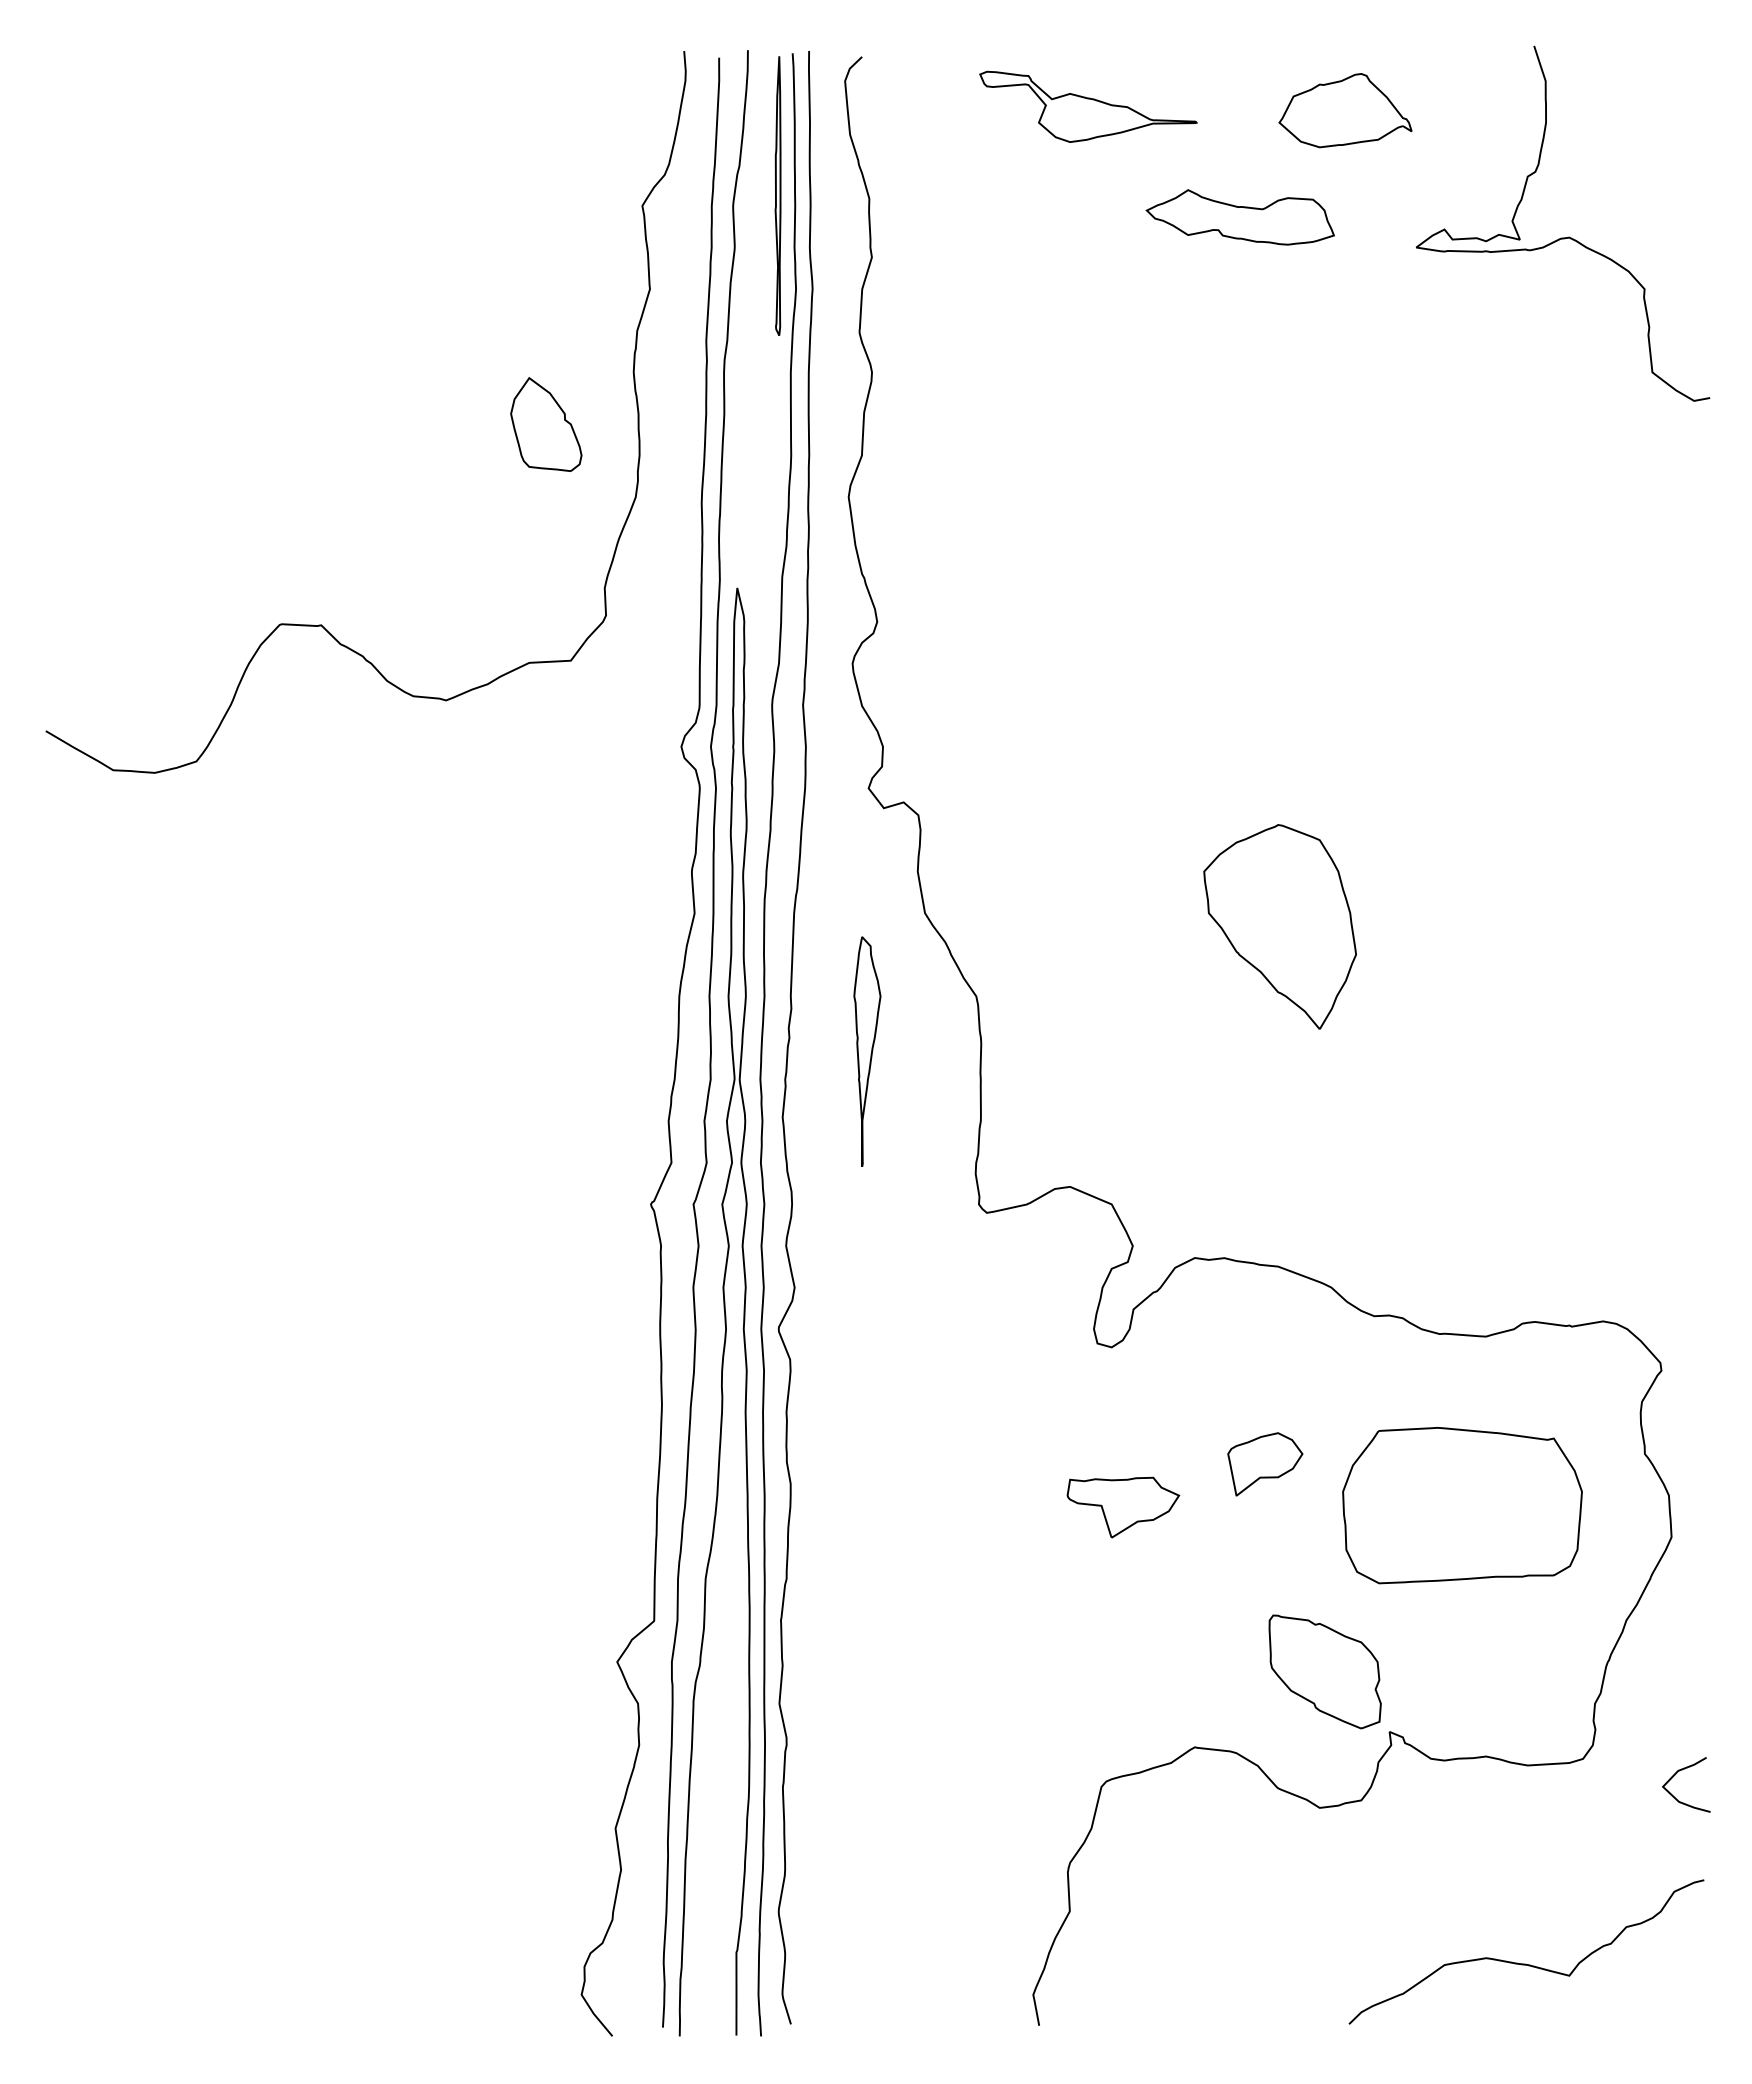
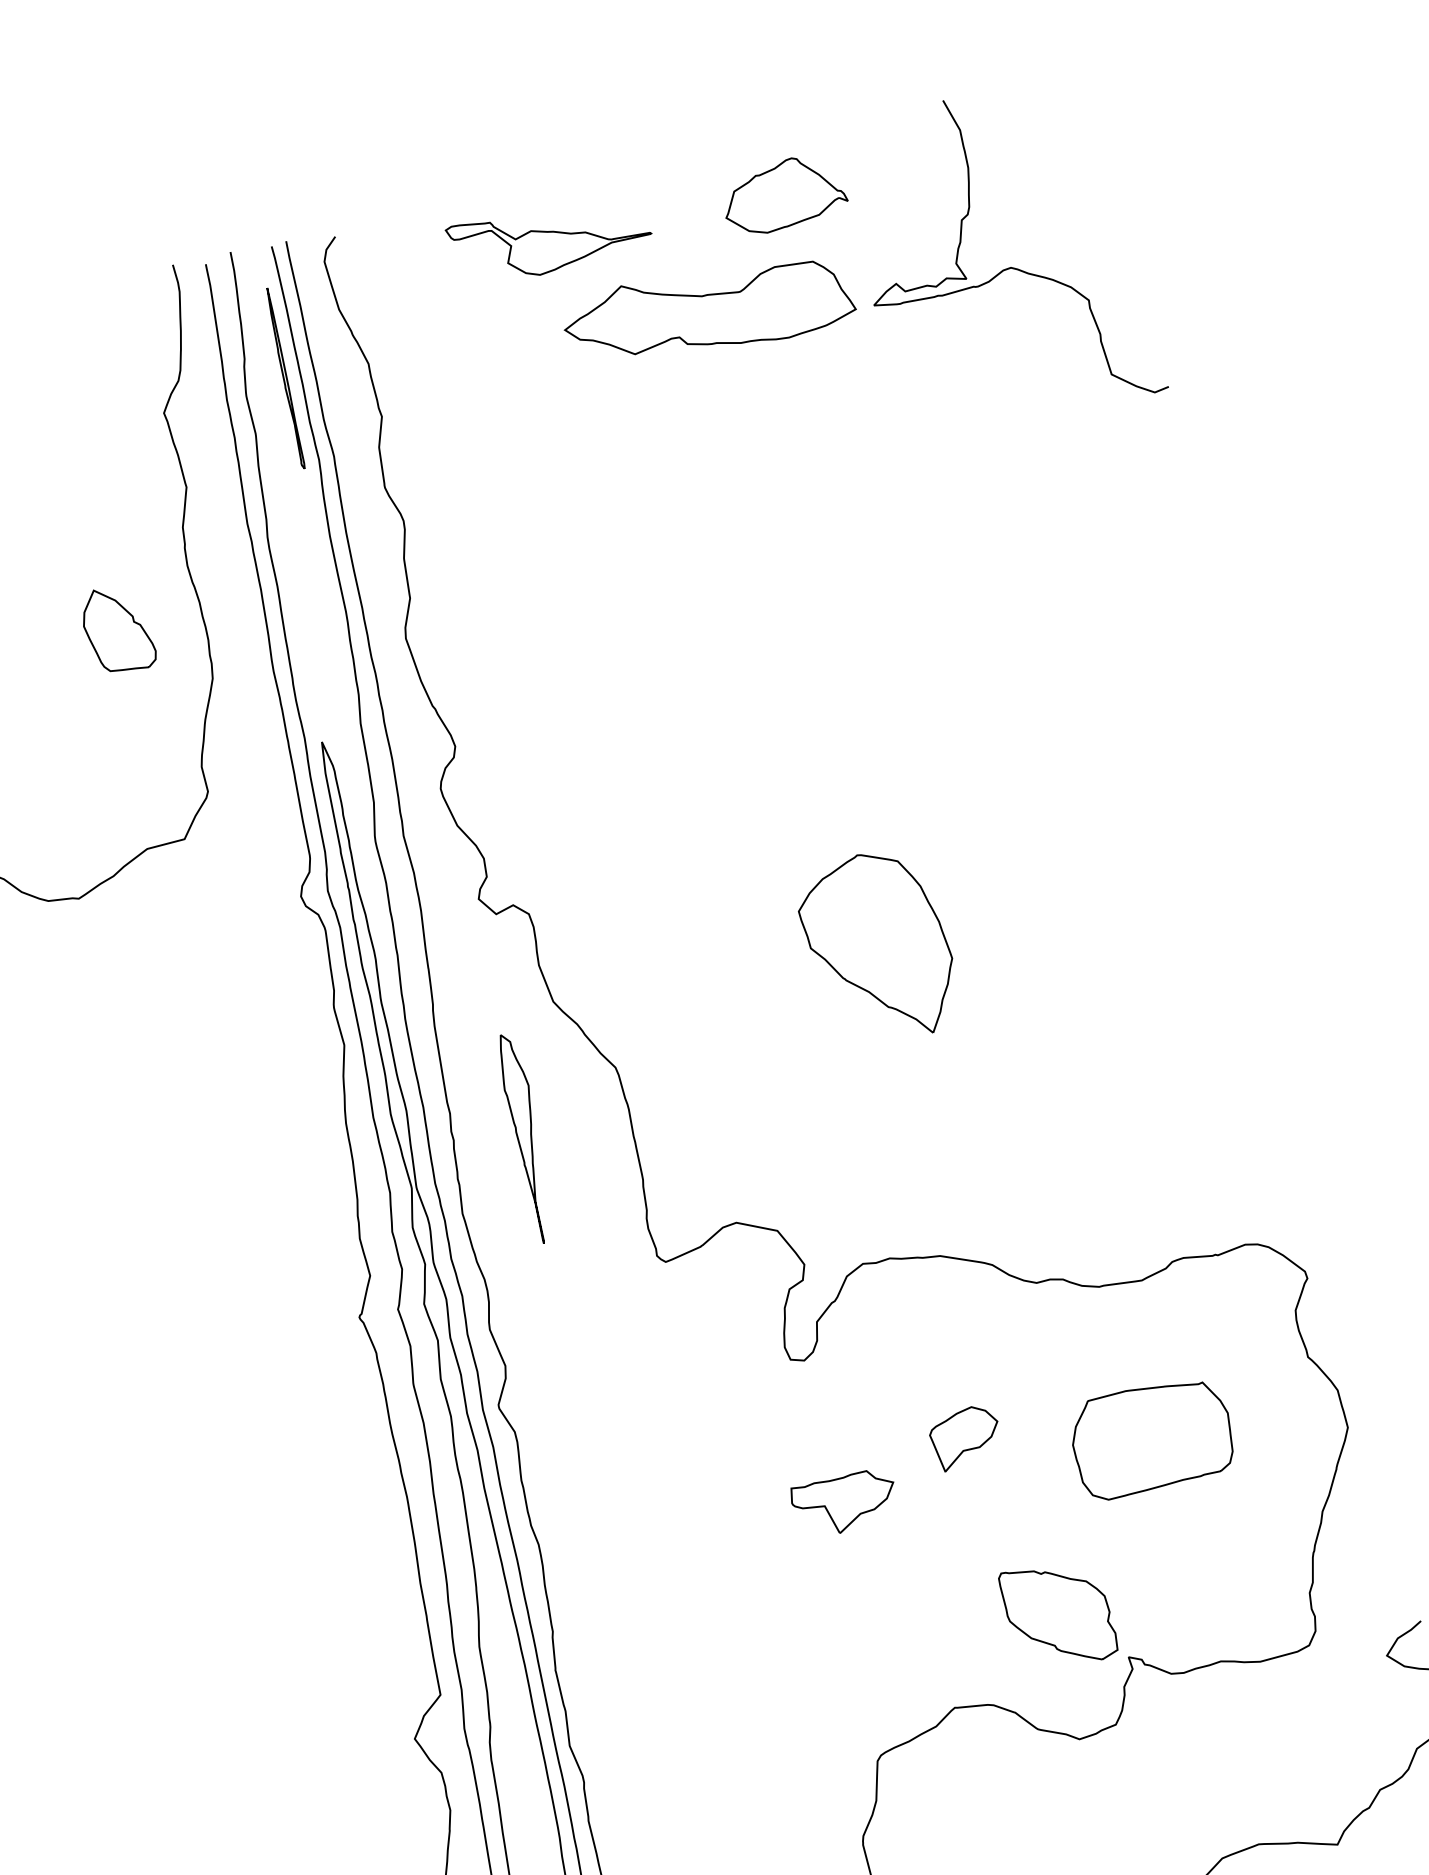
part: (777, 195) -> (284, 378), size x0.71
part: (1240, 217) -> (708, 311), size x1.67
part: (1462, 1505) -> (1152, 1438), size x0.71

